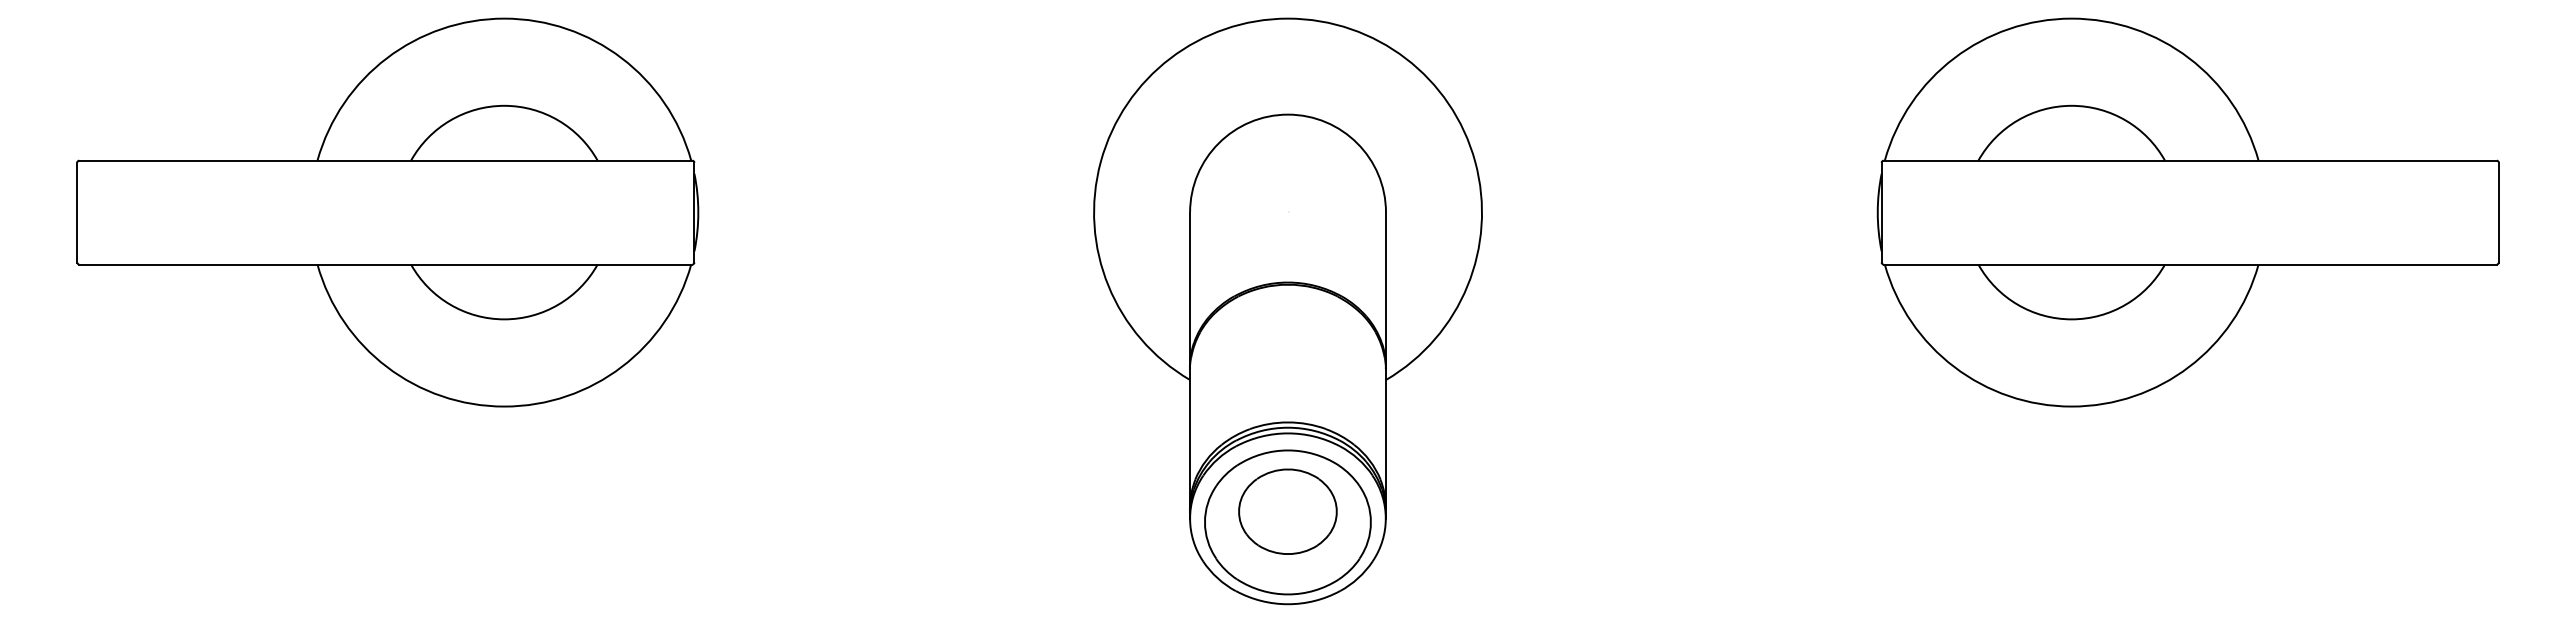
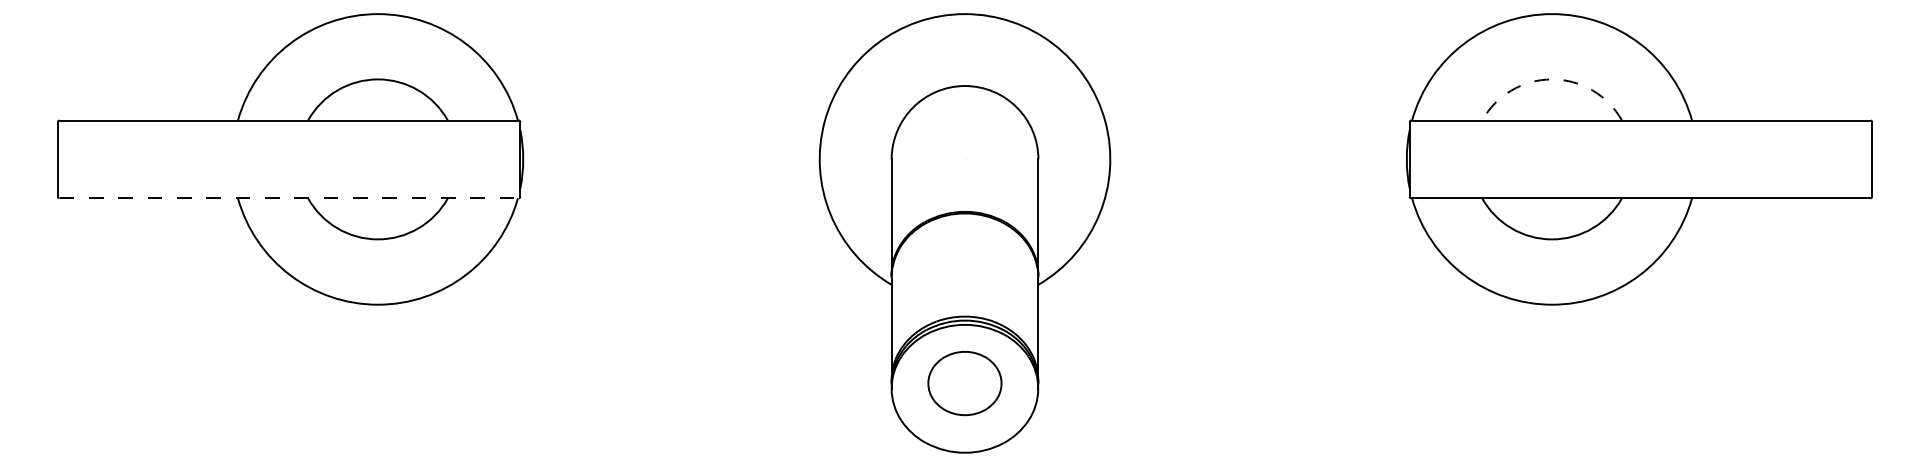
arc: (2071, 105) -> (1551, 79), solid -> dashed
line: (385, 264) -> (288, 198), solid -> dashed
part: (1287, 522) -> (964, 391), removed

